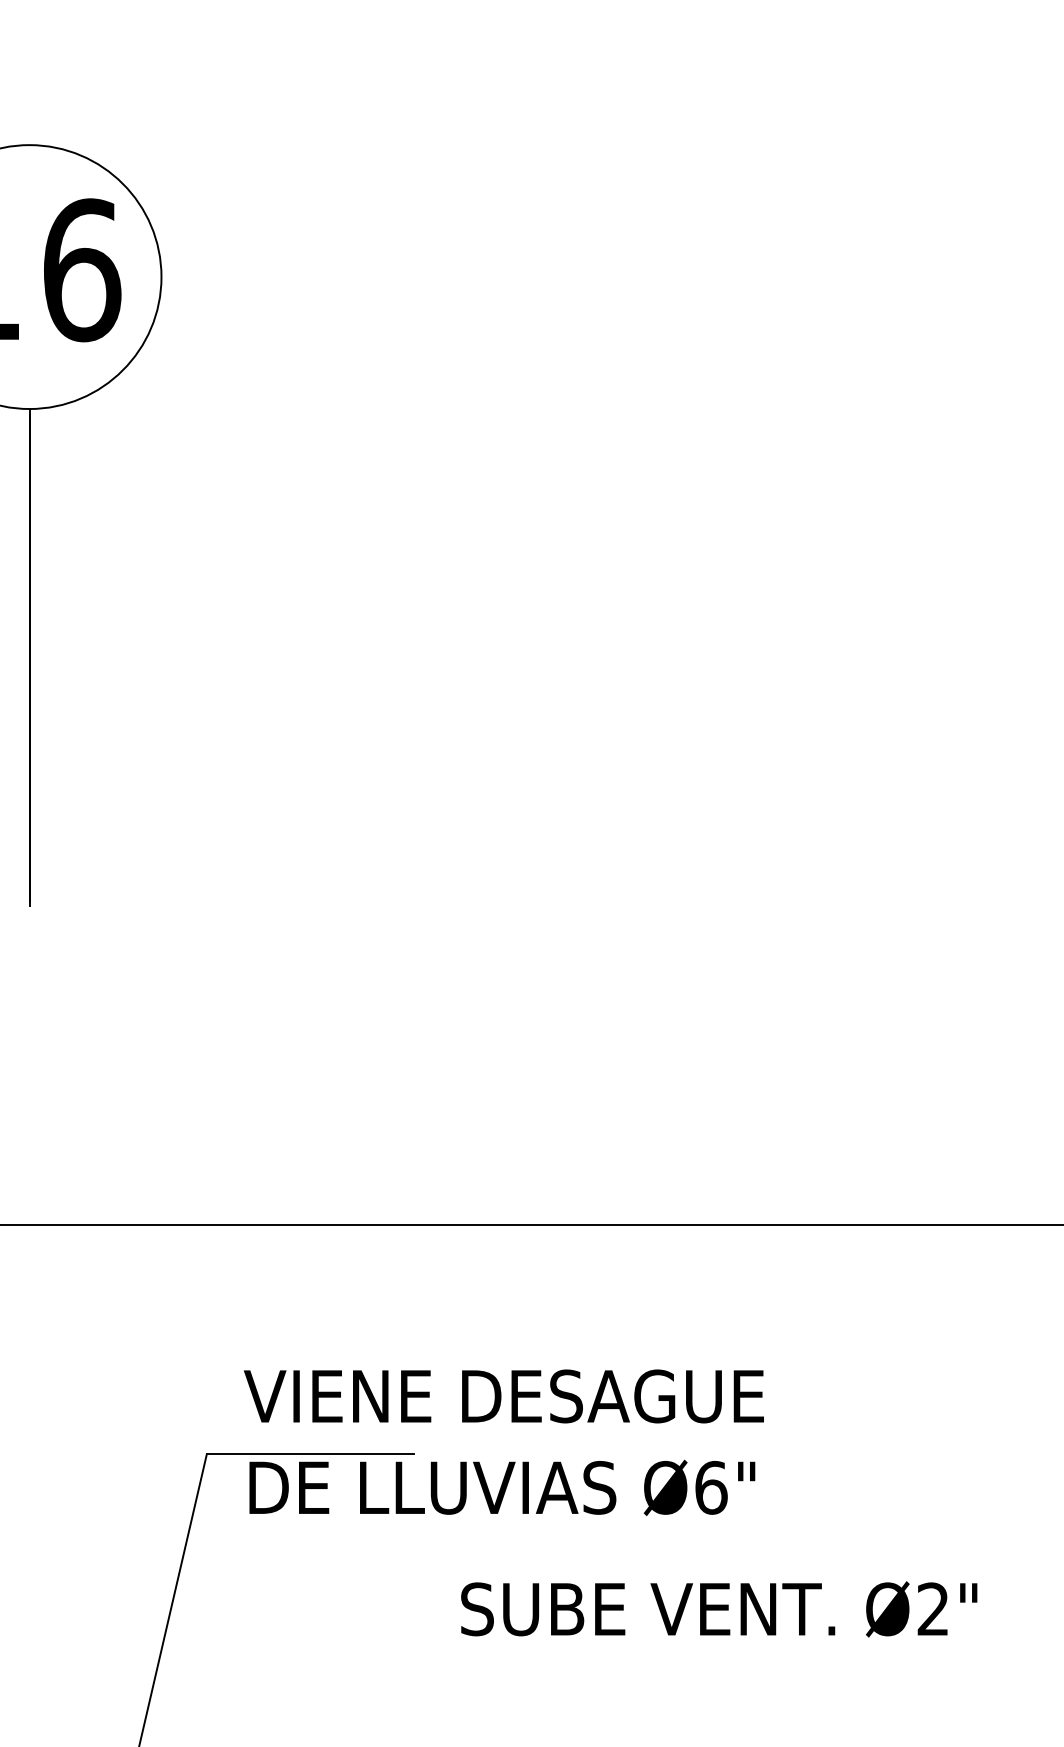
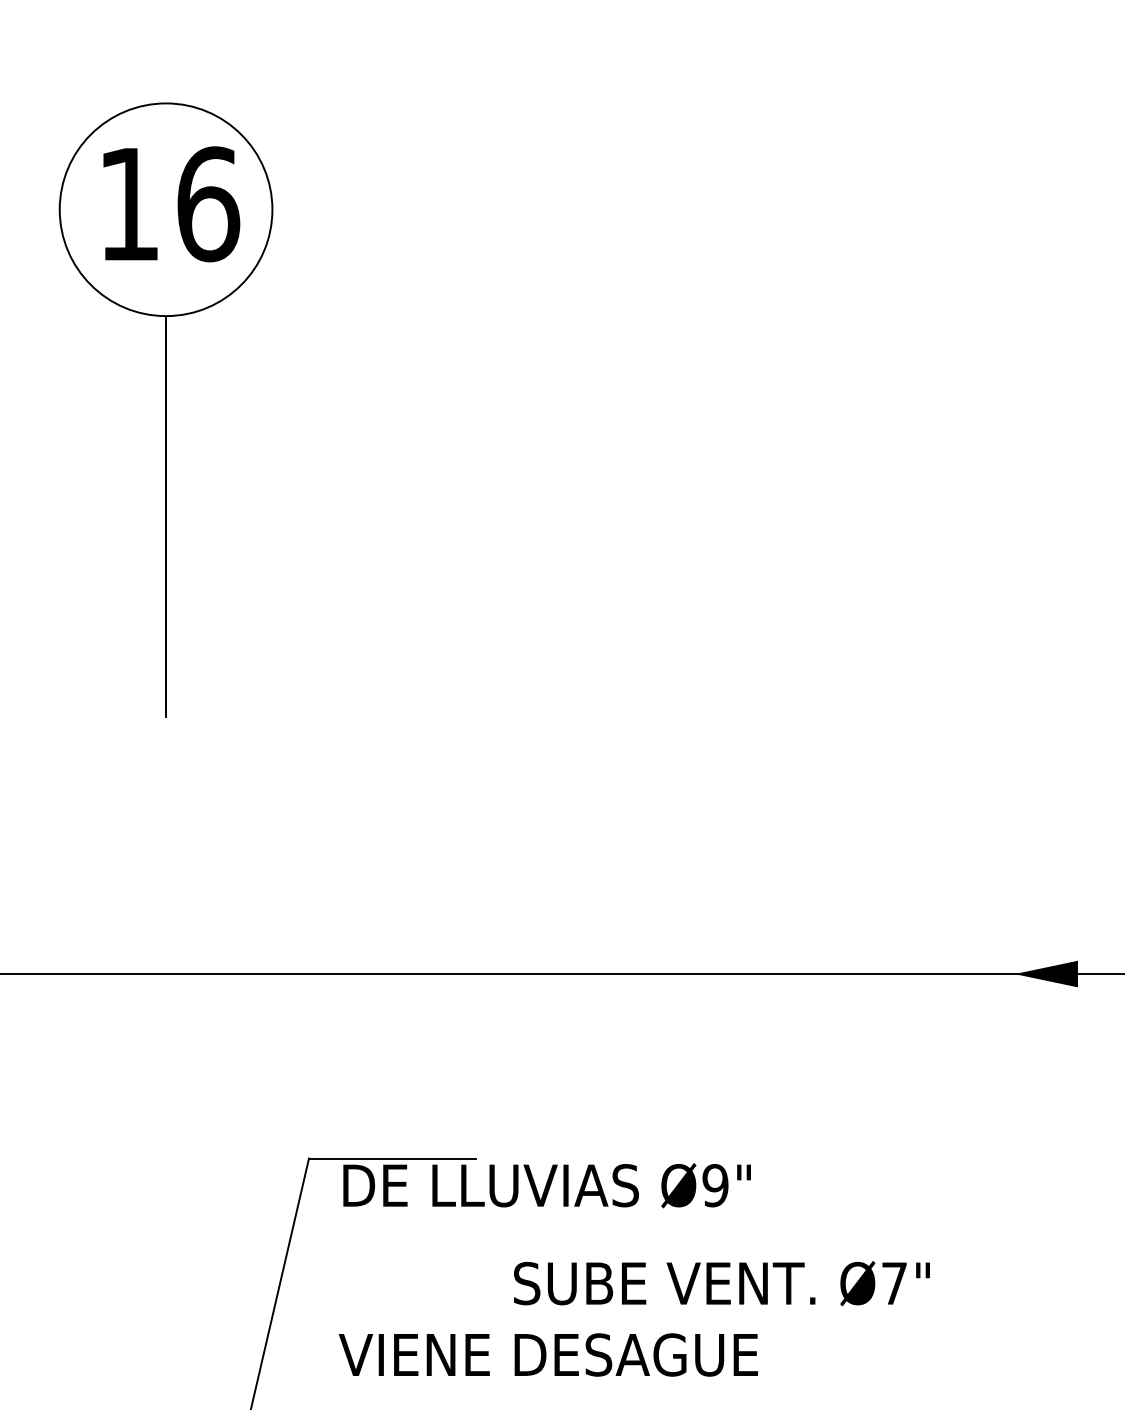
text: (502, 1395) -> (547, 1354), moved
text: (711, 1487) -> (715, 1185), Ø6" -> Ø9"
text: (933, 1607) -> (894, 1282), Ø2" -> Ø7"

